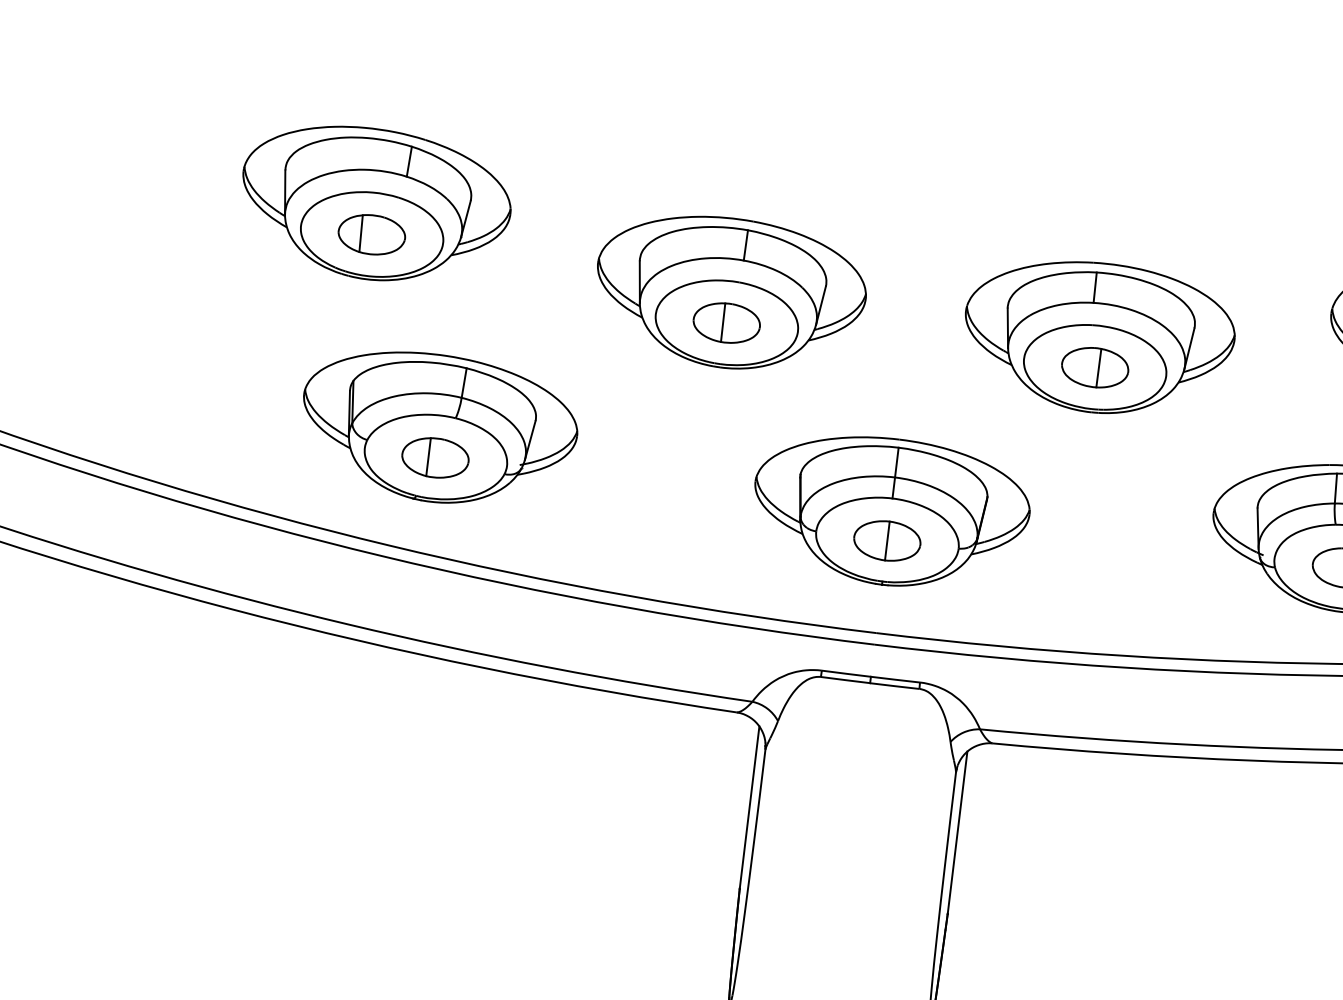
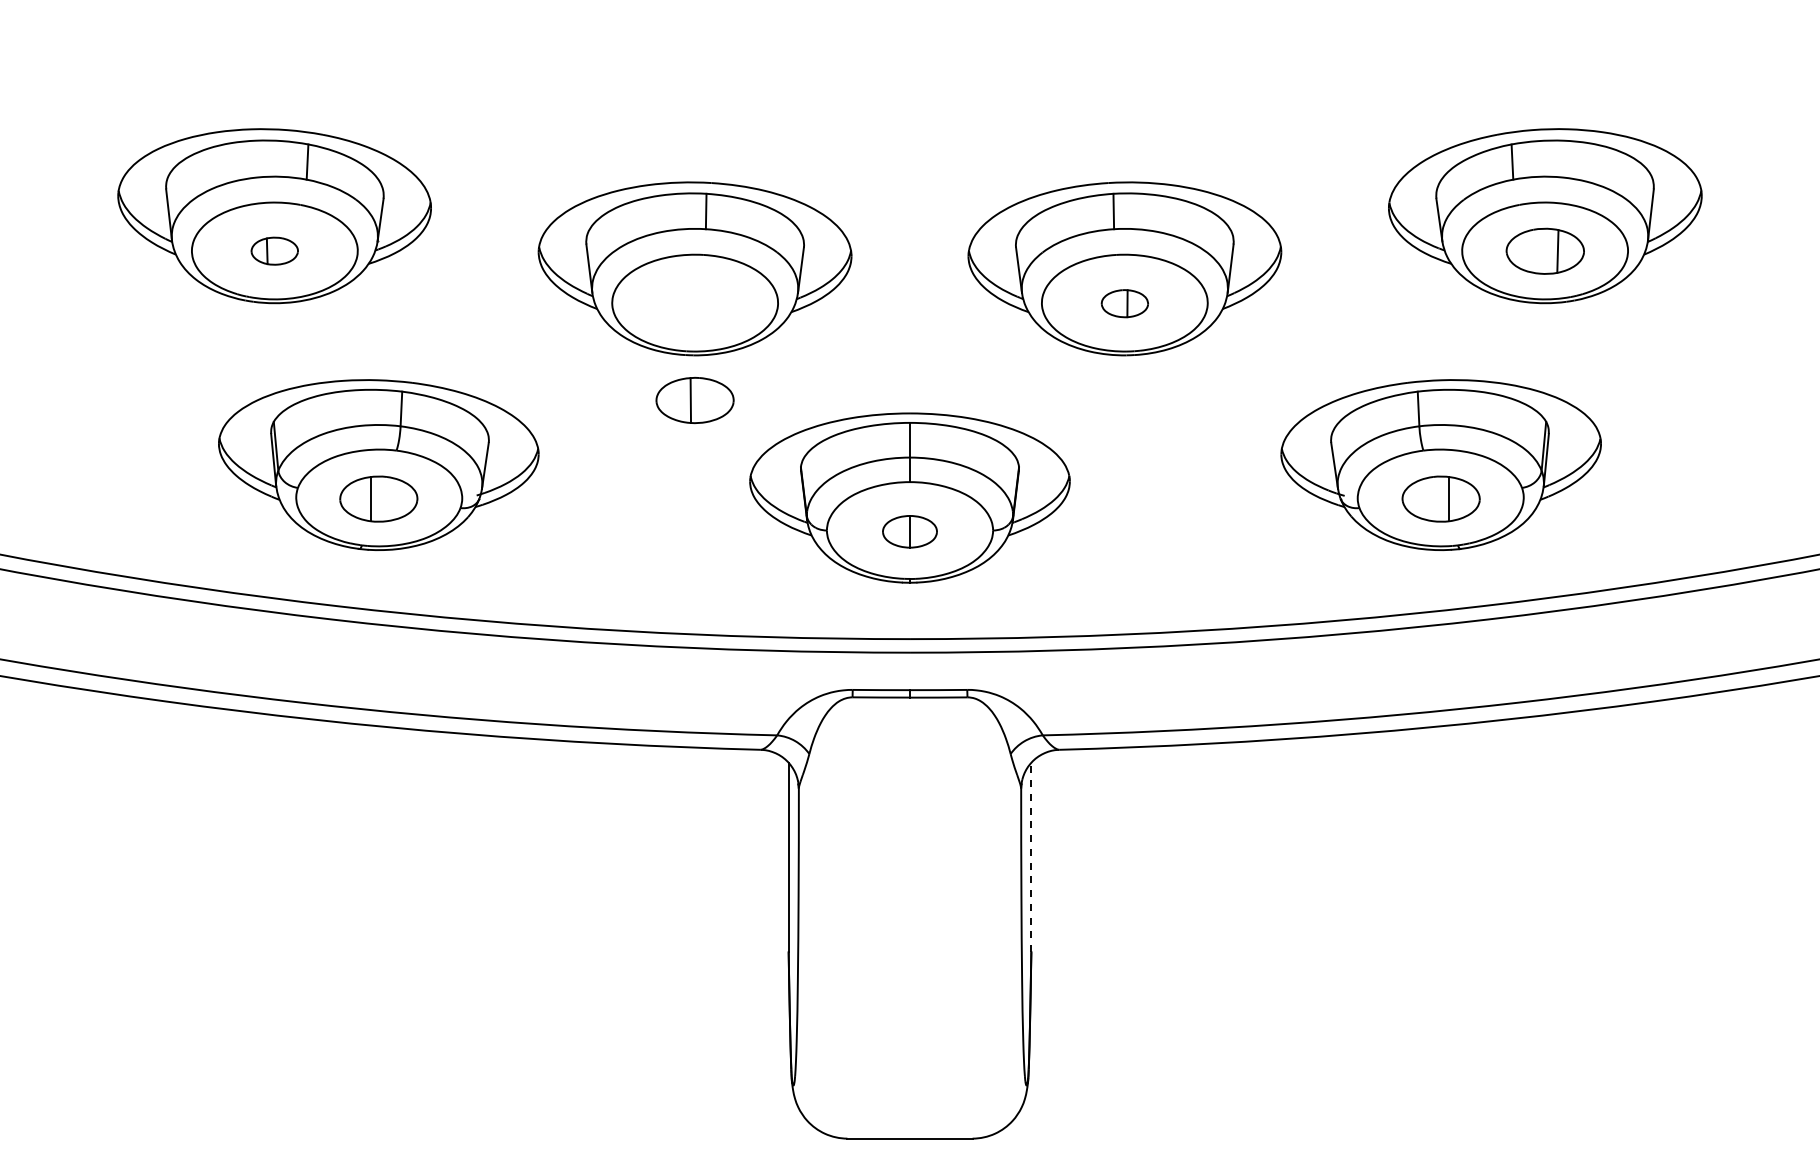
part: (371, 234) -> (274, 250), size x0.6
part: (726, 323) -> (694, 400), moved
part: (1094, 367) -> (1124, 303), size x0.6
part: (886, 540) -> (909, 531), size x0.7
line: (957, 832) -> (1031, 857), solid -> dashed

